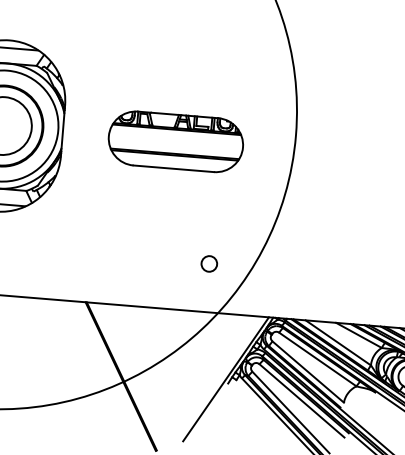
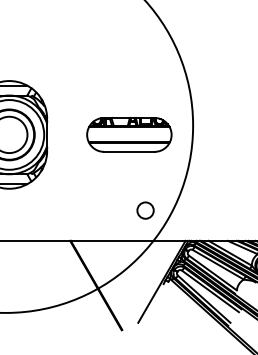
part: (176, 141) -> (129, 134), moved
circle: (209, 263) -> (145, 210), size x1.67

